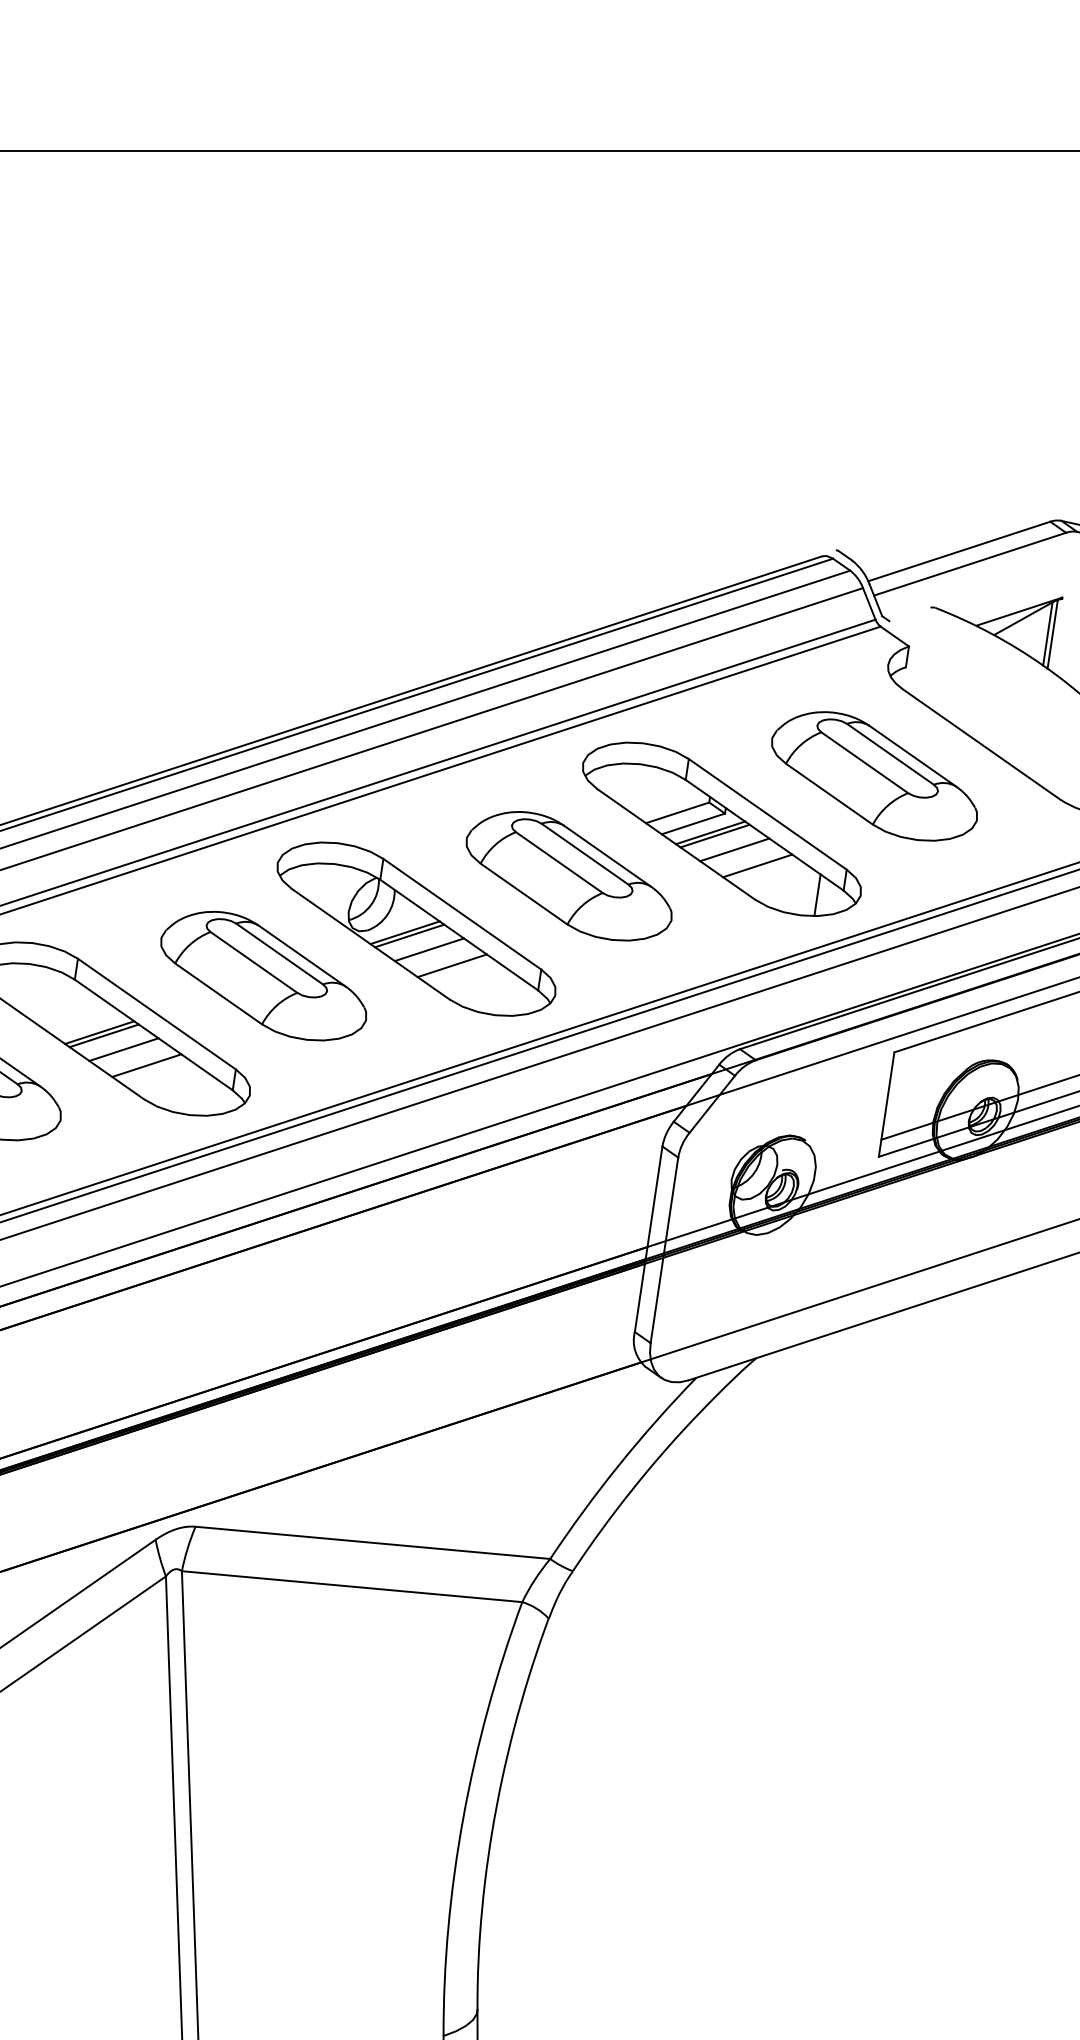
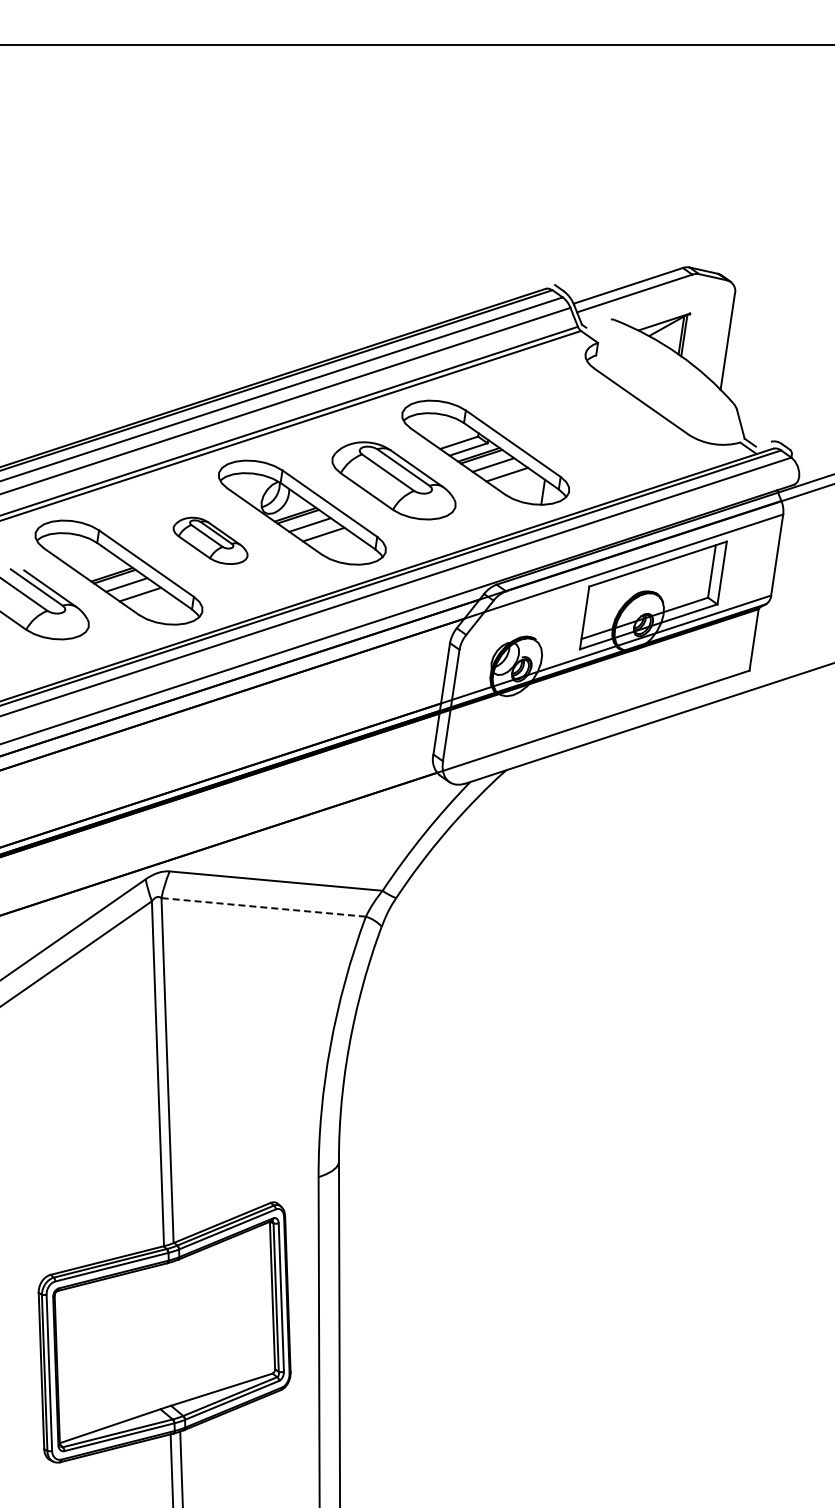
part: (874, 775) -> (577, 420), removed
part: (263, 975) -> (210, 540), size x0.6
line: (351, 1586) -> (263, 907), solid -> dashed

